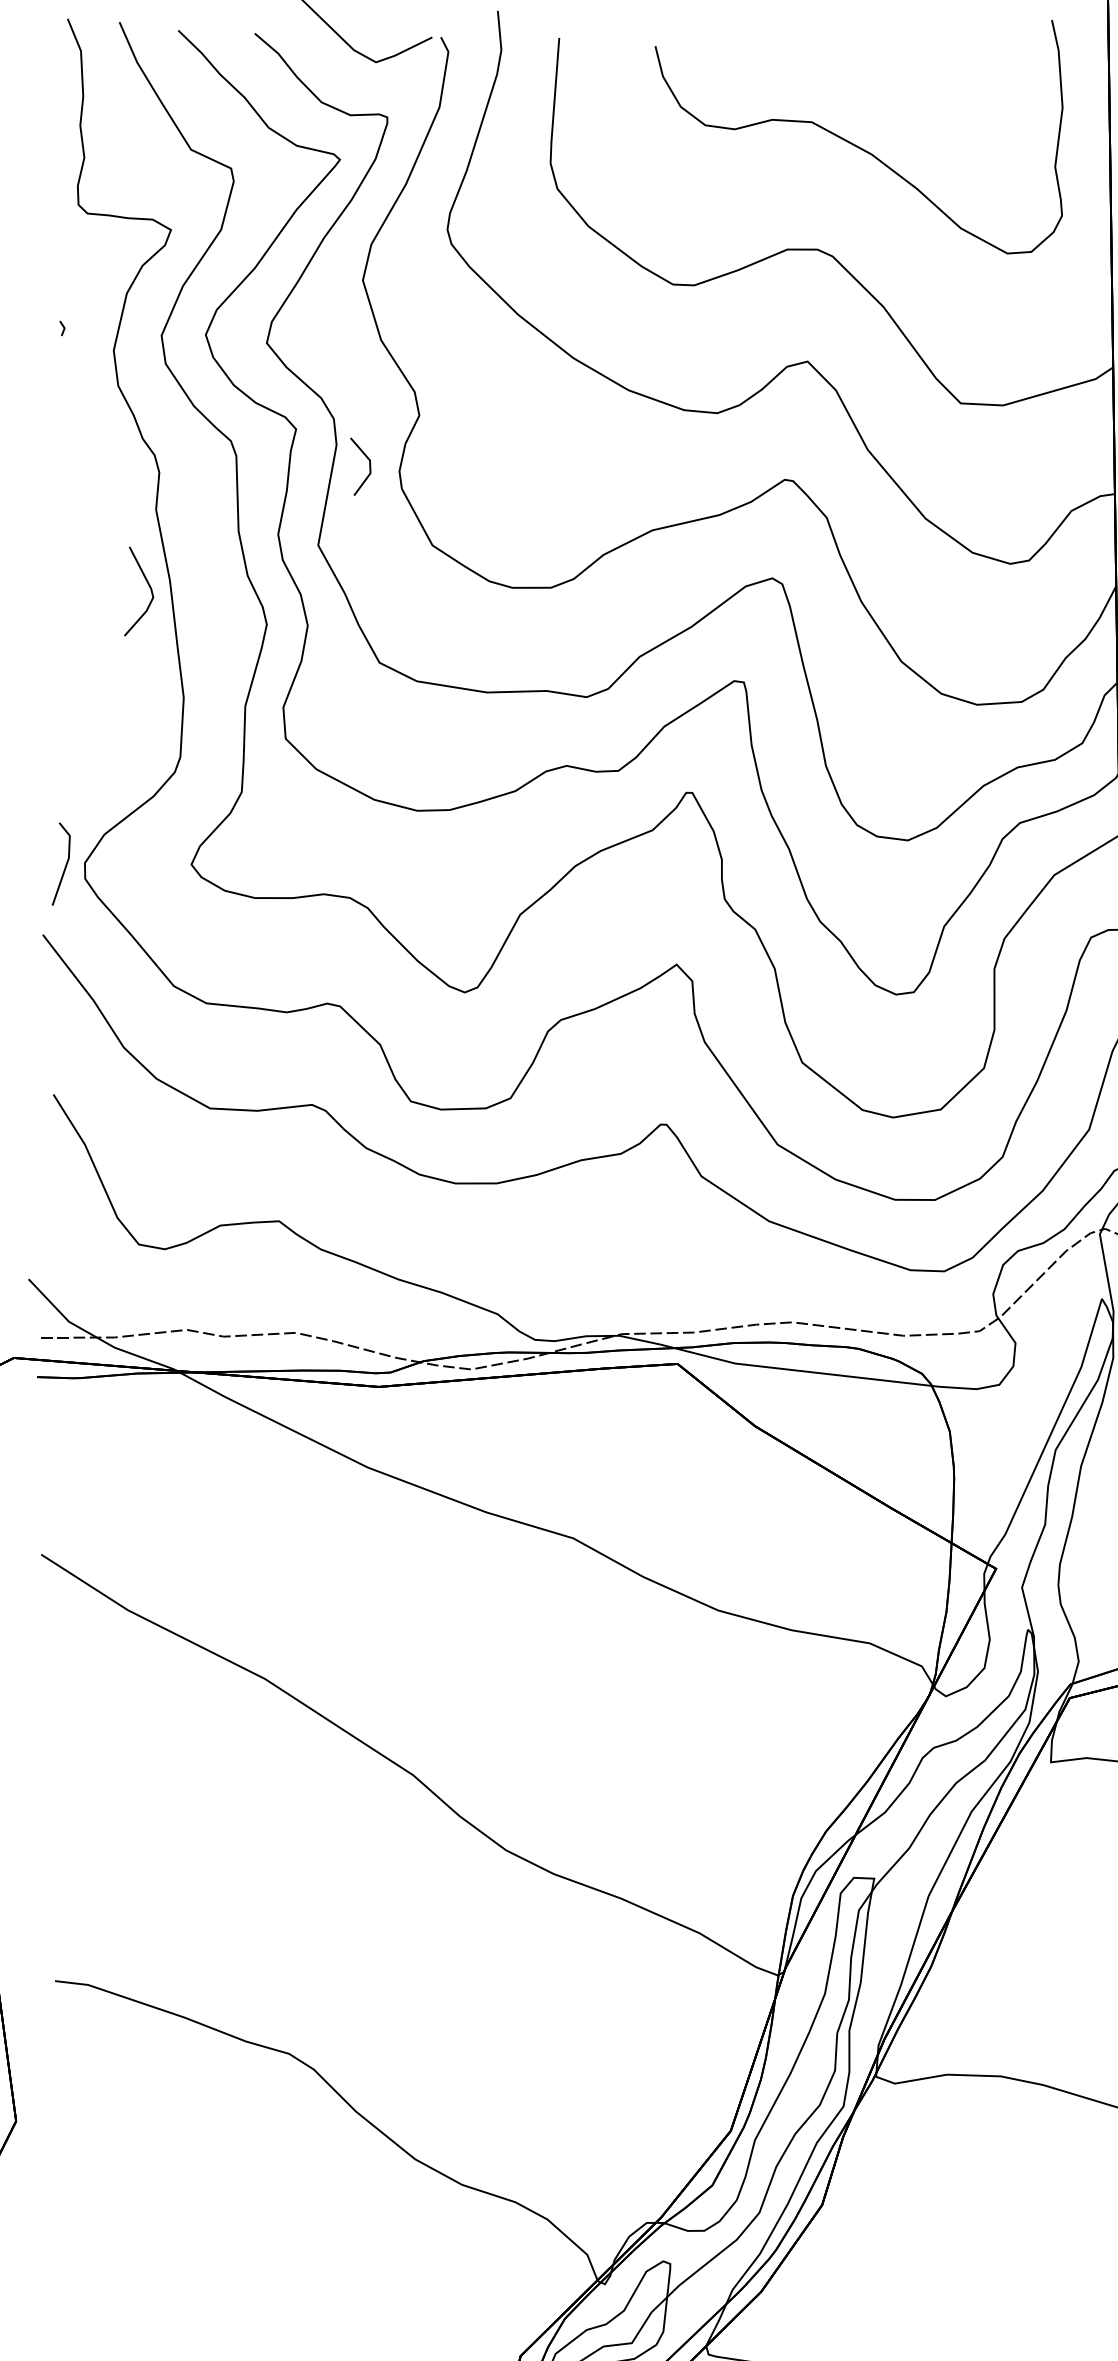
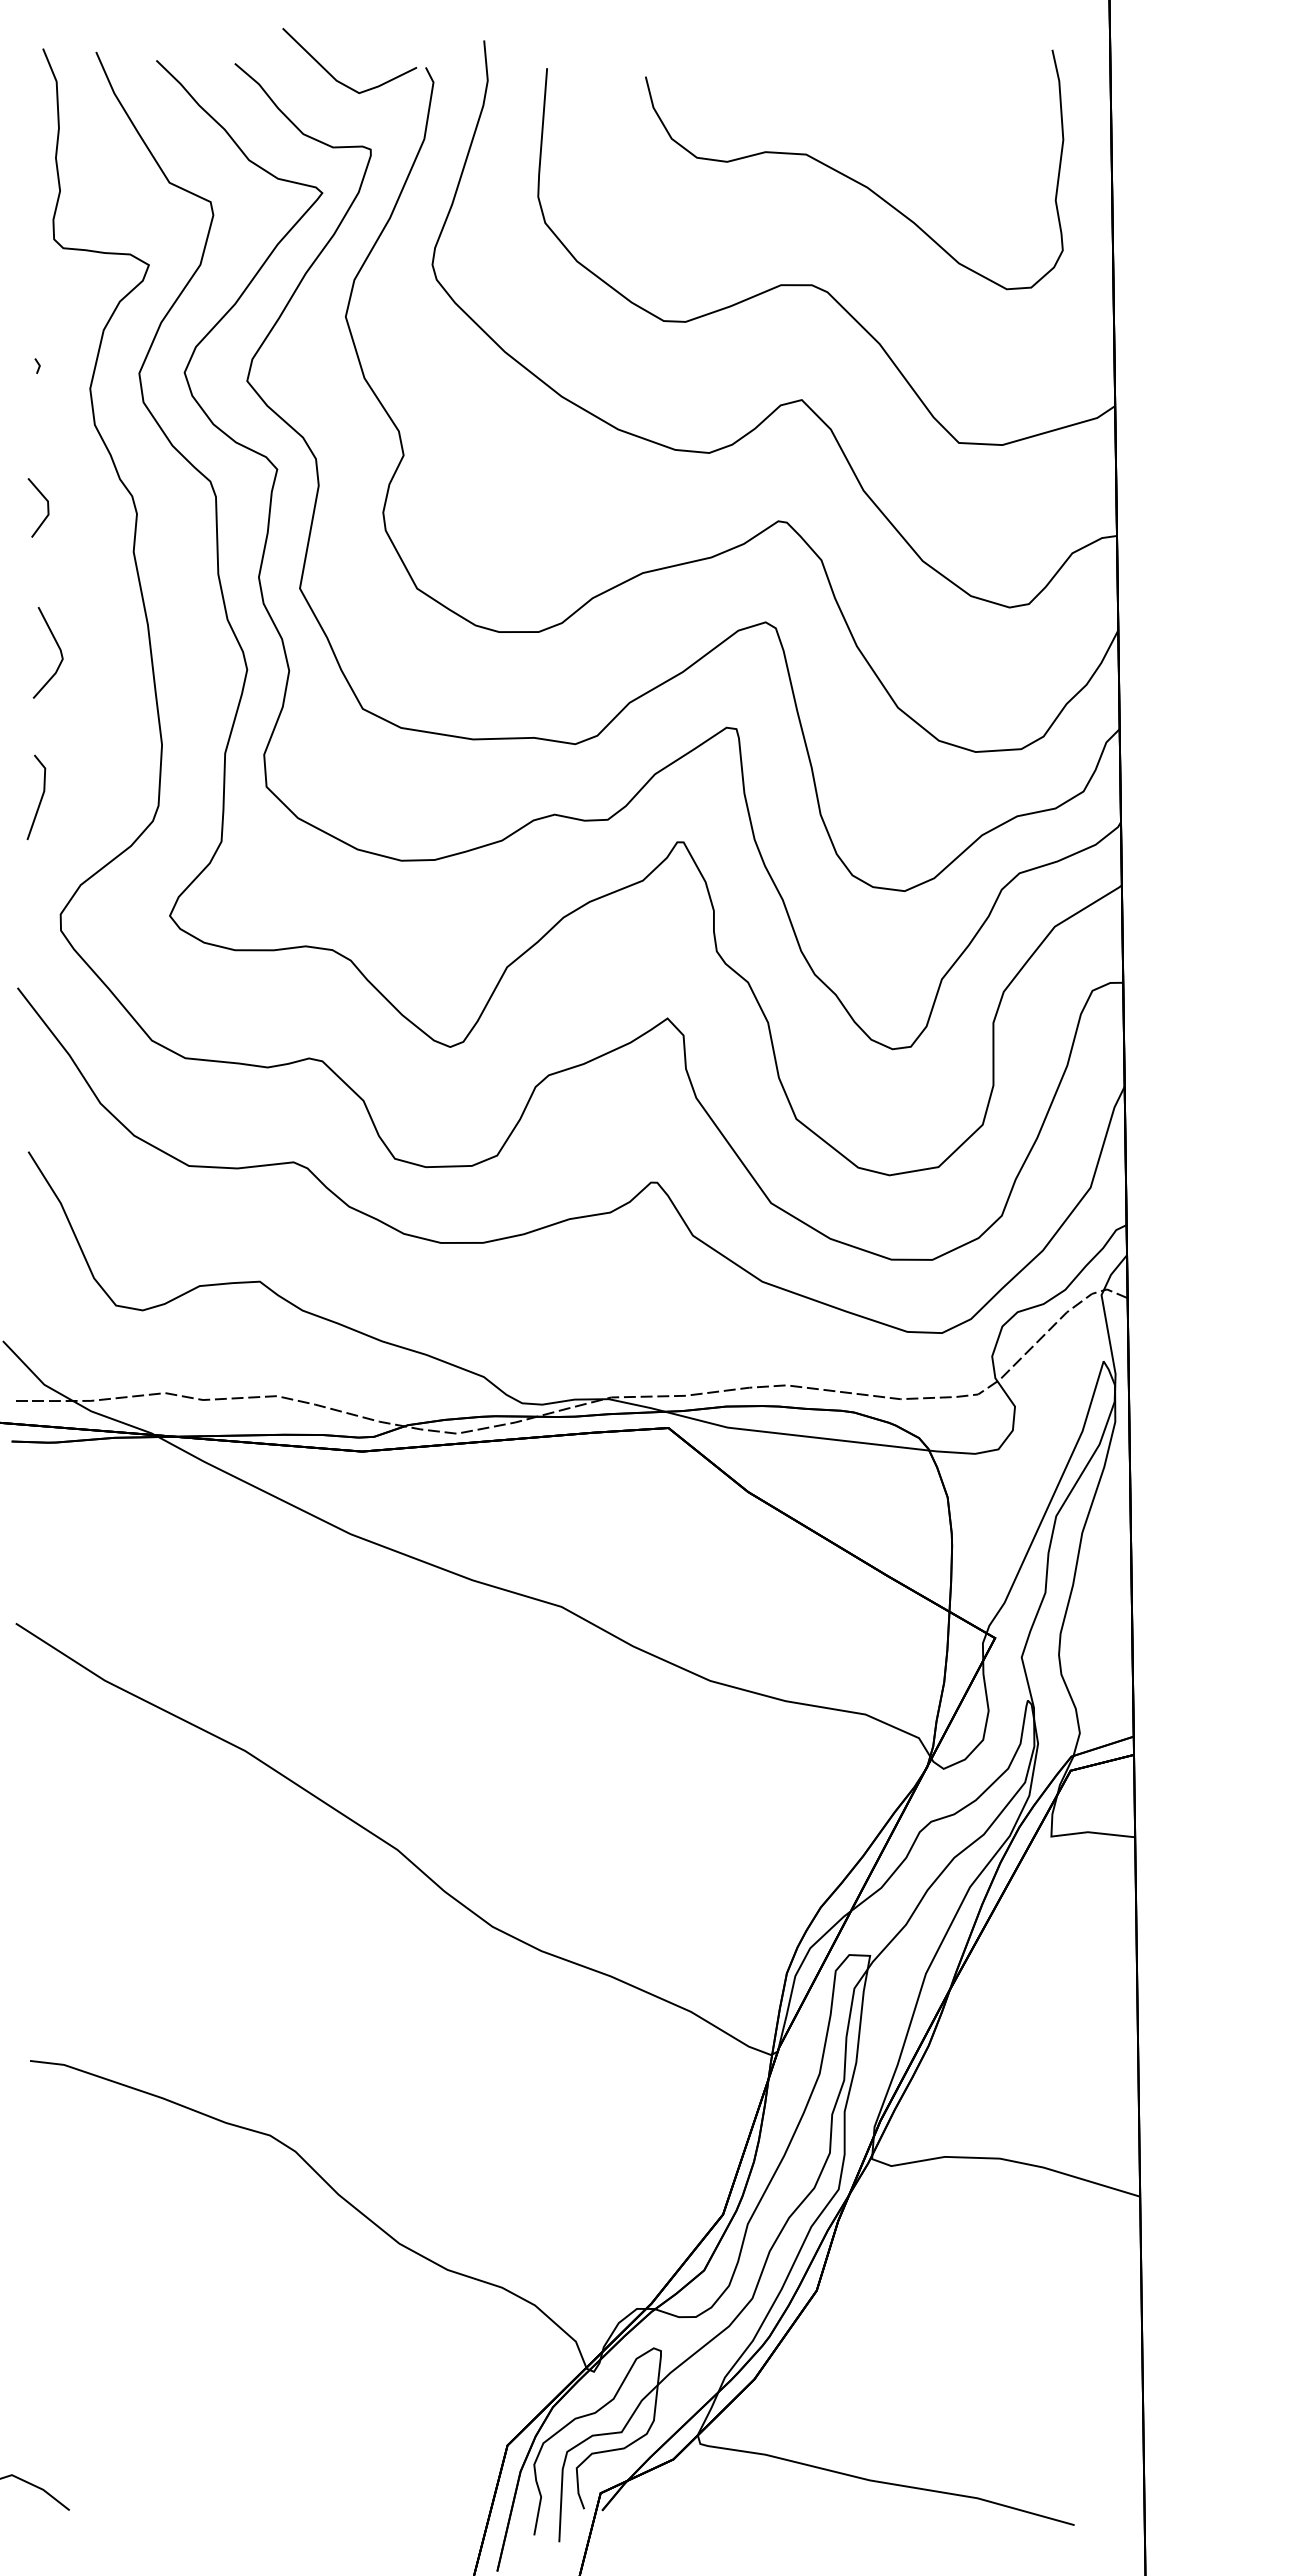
line: (369, 466) -> (47, 507), moved
line: (148, 585) -> (57, 646), moved
line: (65, 865) -> (40, 798), moved

